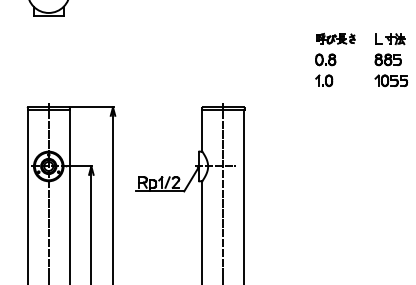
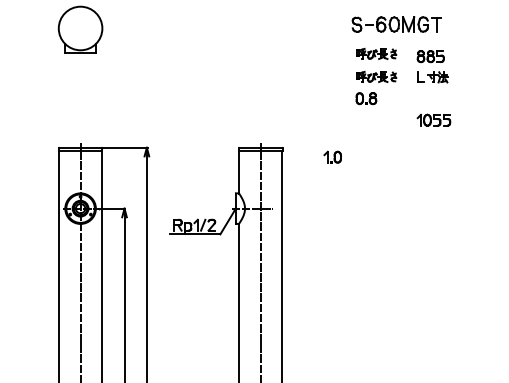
part: (335, 16) -> (376, 53), added
part: (387, 59) -> (430, 56), moved
part: (323, 80) -> (332, 156), moved

